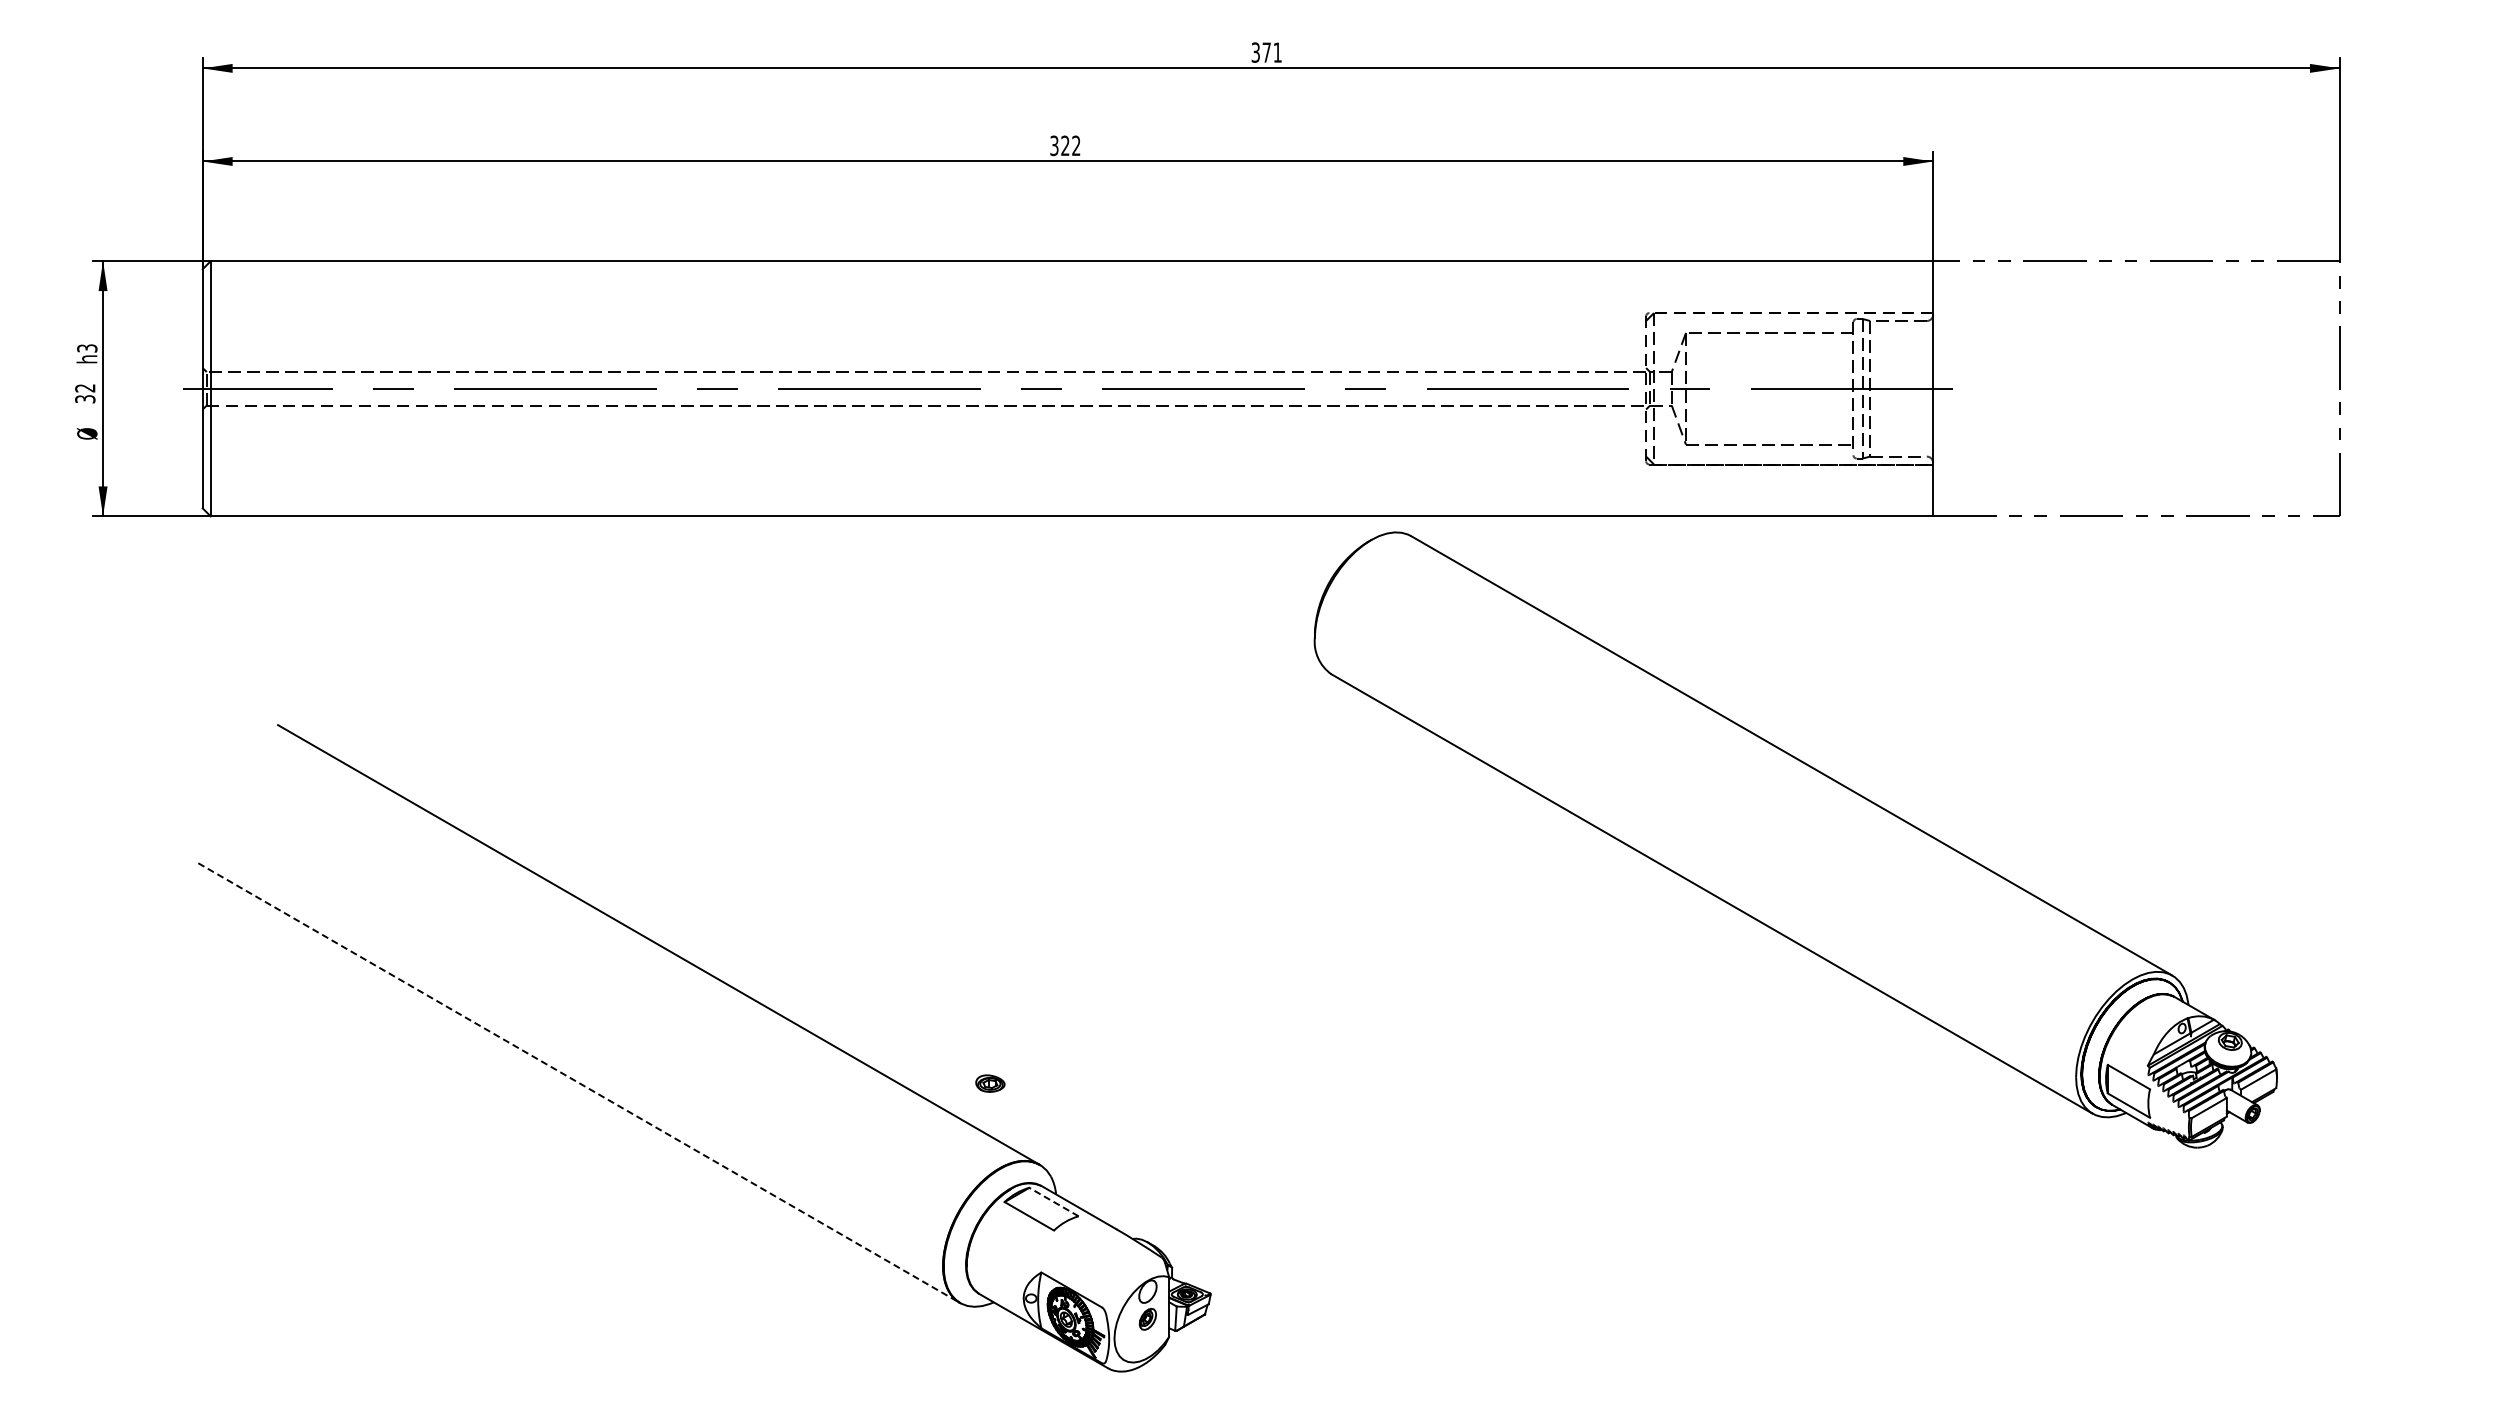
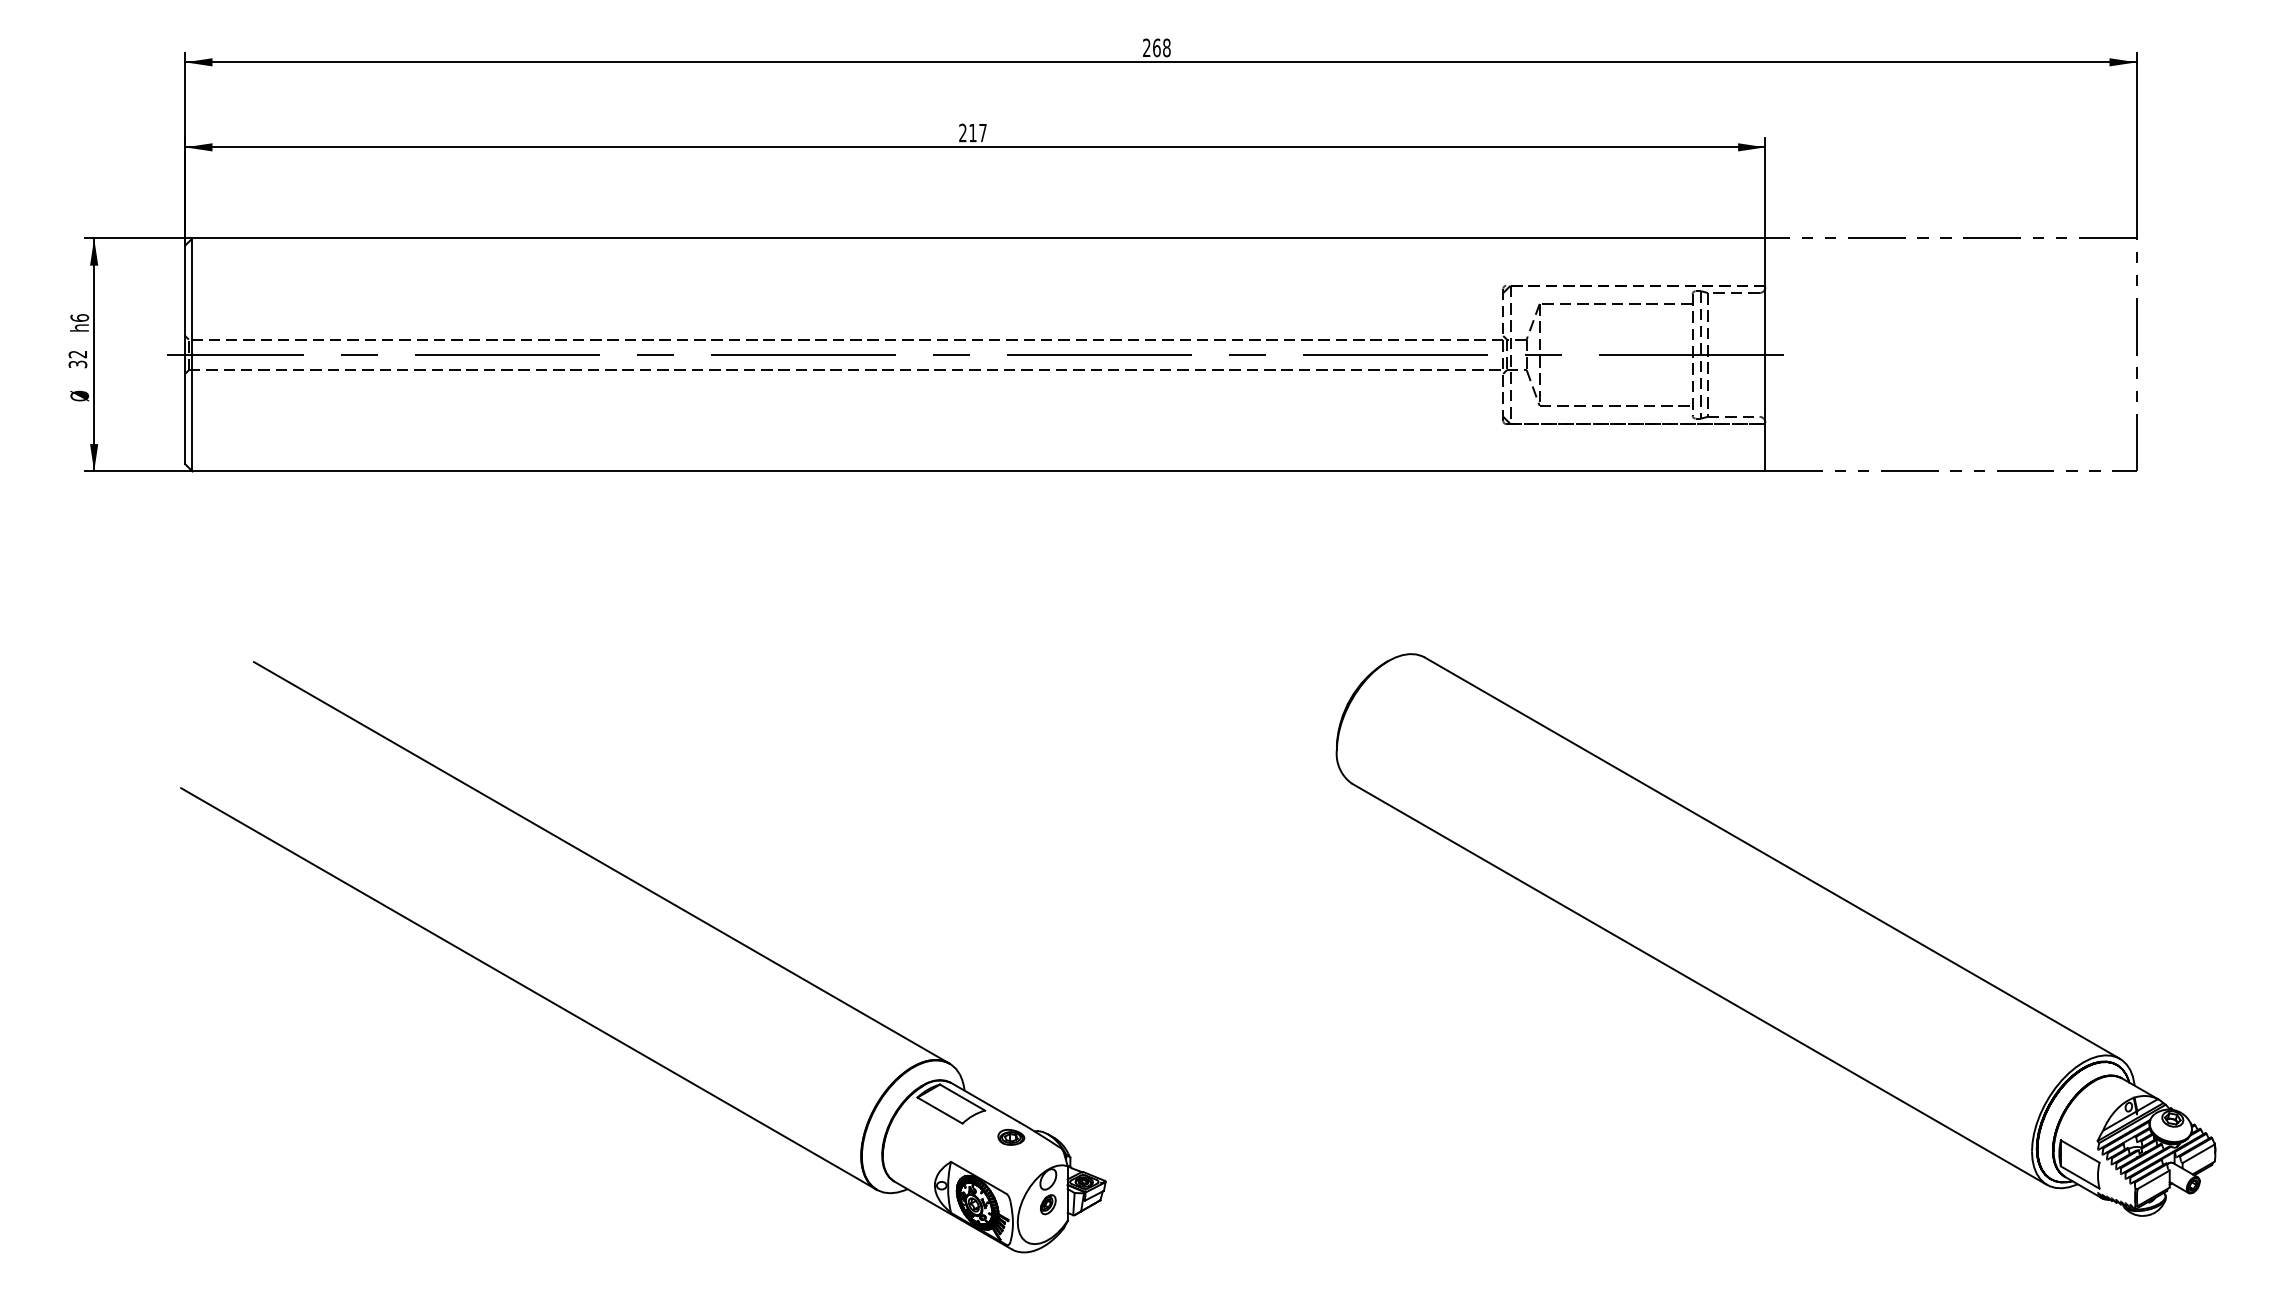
text: (1266, 52) -> (1156, 47), 371 -> 268
text: (1065, 145) -> (973, 132), 322 -> 217
text: (87, 348) -> (79, 318), h3 -> h6
part: (1795, 839) -> (1775, 934), moved
line: (579, 1083) -> (529, 989), dashed -> solid
part: (990, 1083) -> (1011, 1137), moved
line: (1053, 1201) -> (962, 1097), dashed -> solid

